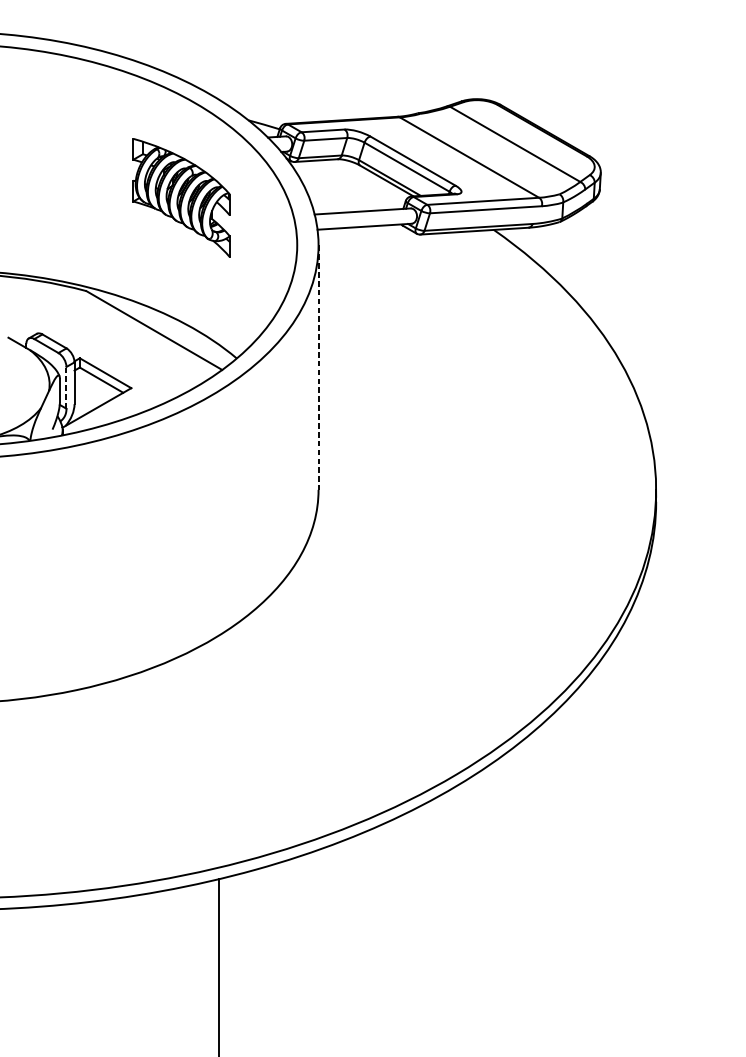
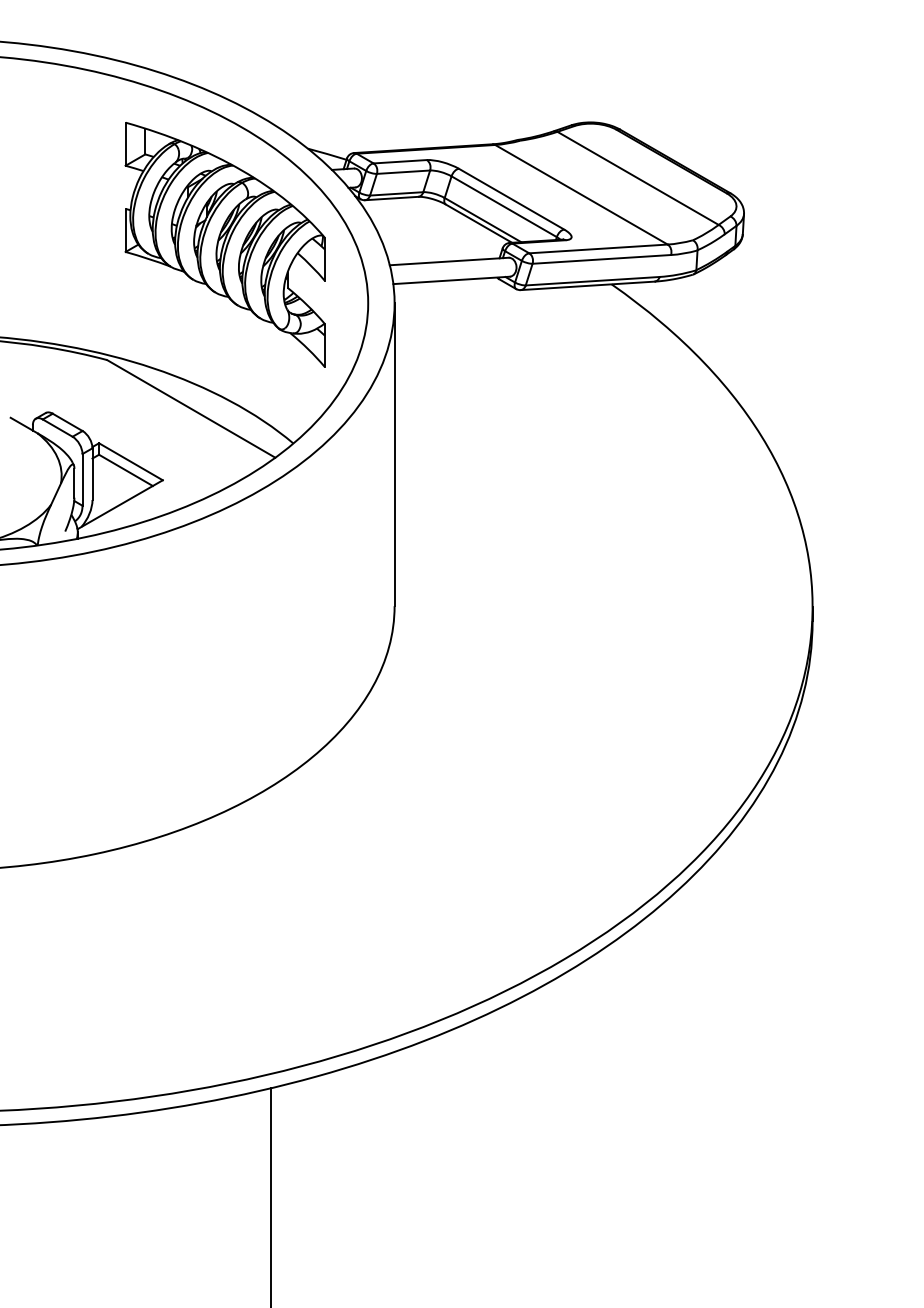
part: (181, 197) -> (224, 244), size x1.67
line: (318, 368) -> (394, 455), dashed -> solid
line: (66, 387) -> (82, 479), dashed -> solid

